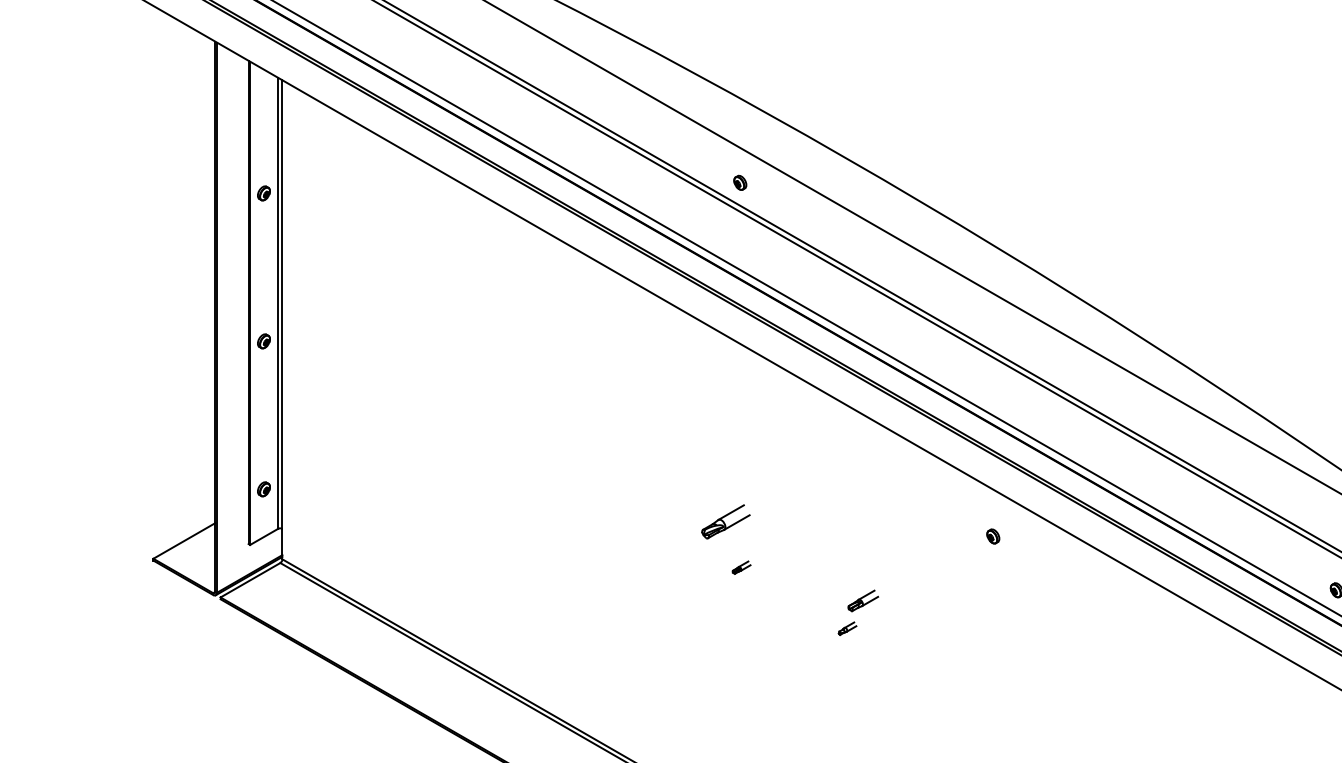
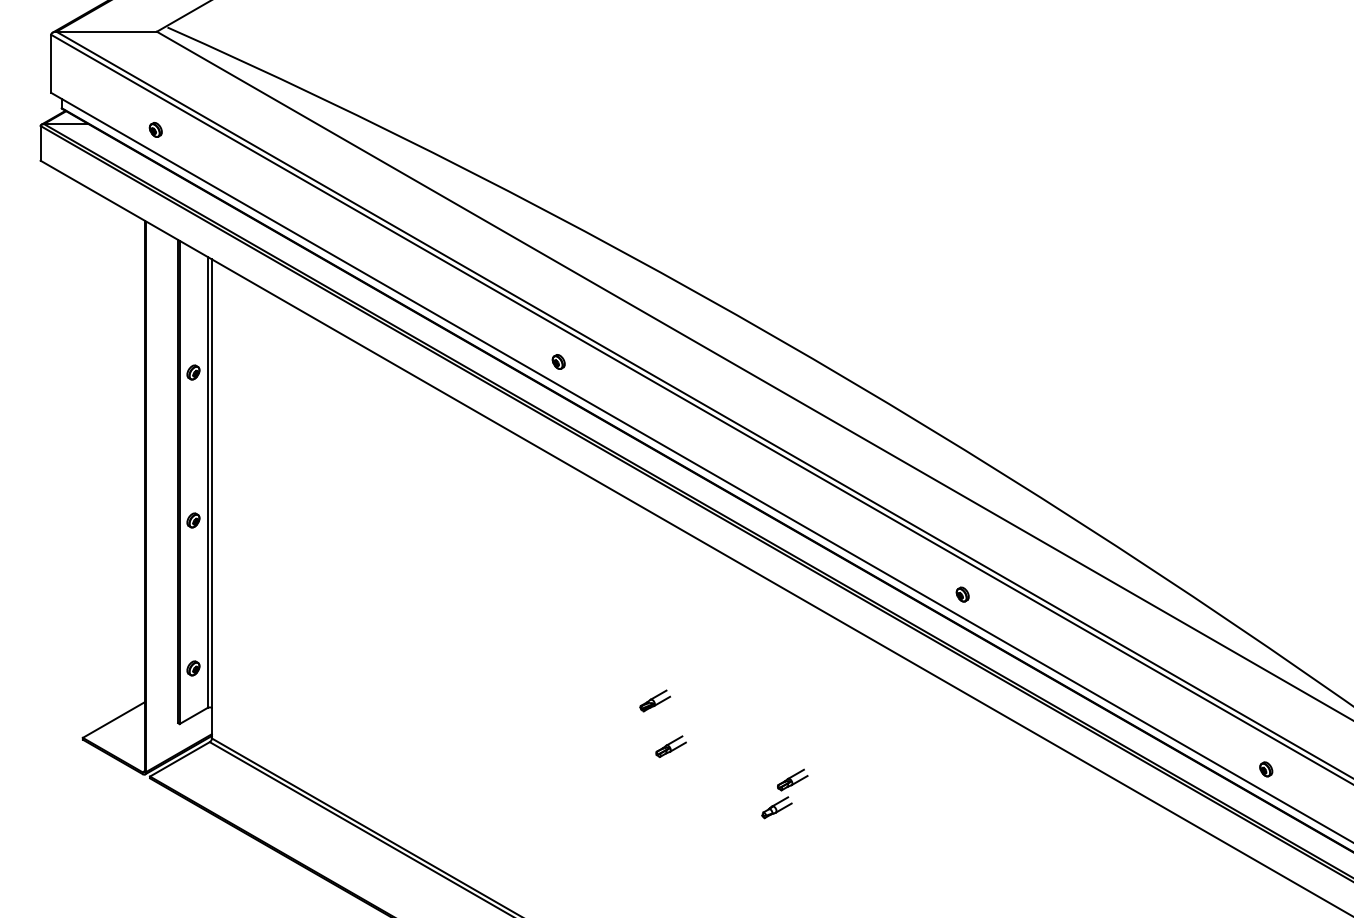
part: (740, 182) -> (558, 361), moved
part: (725, 521) -> (654, 700), size x0.62
part: (993, 536) -> (962, 594), moved
part: (741, 567) -> (670, 746), size x1.67
part: (847, 628) -> (776, 807), size x1.67

